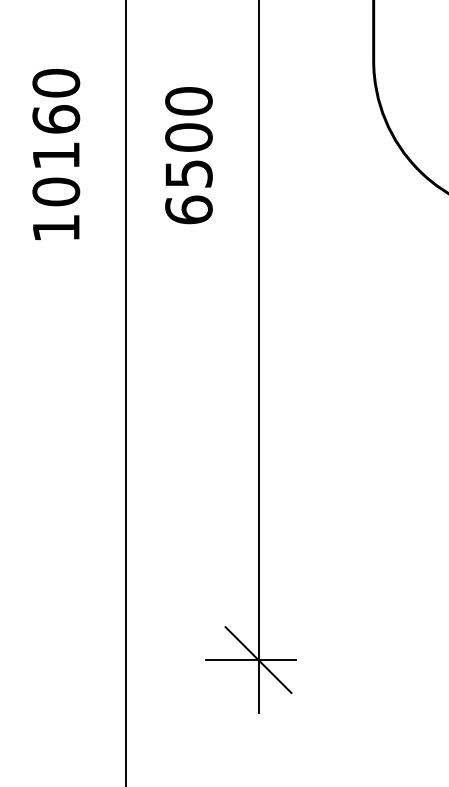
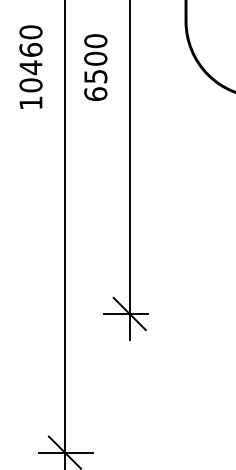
text: (55, 155) -> (30, 67), 10160 -> 10460

